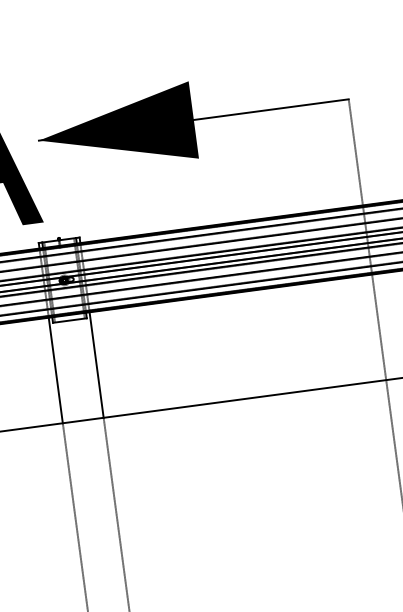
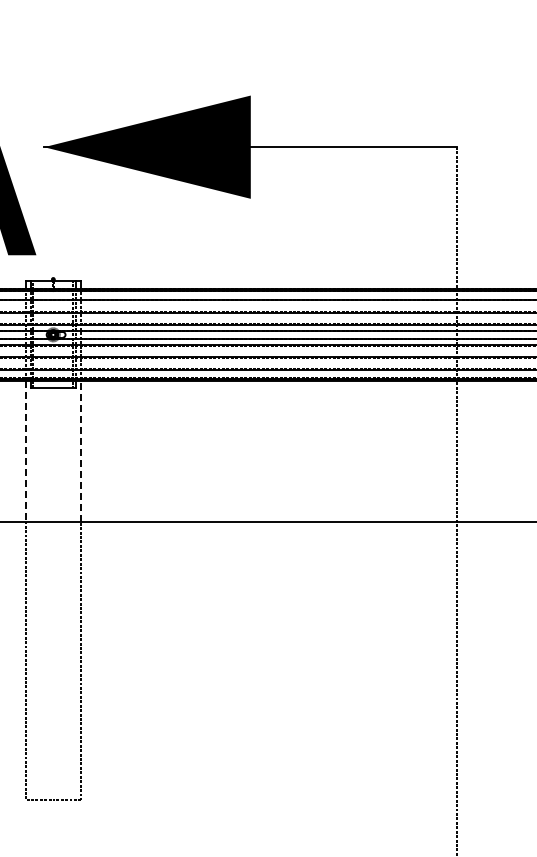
line: (96, 364) -> (80, 450), solid -> dashed
line: (56, 370) -> (26, 451), solid -> dashed

